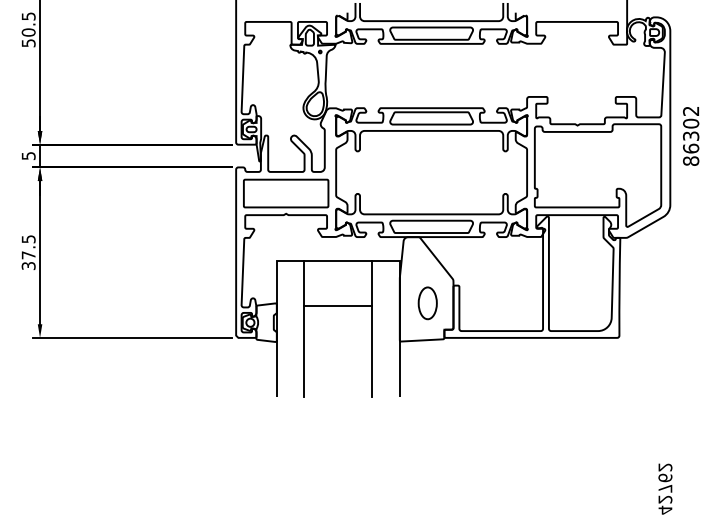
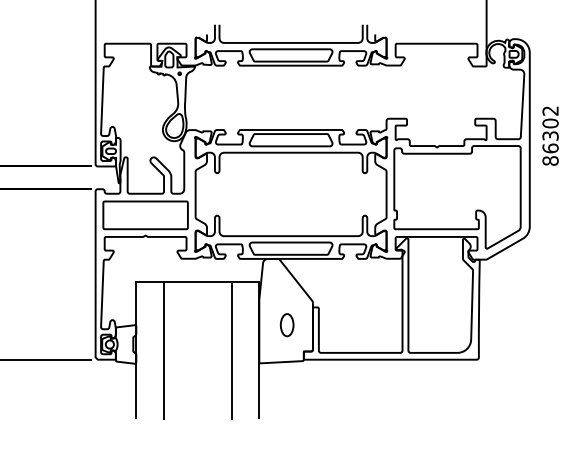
text: (691, 136) -> (550, 136), moved
part: (427, 303) -> (286, 325), size x0.7
line: (338, 306) -> (197, 328), removed

